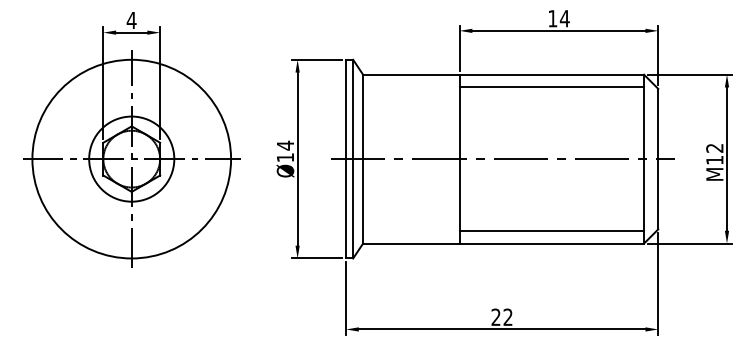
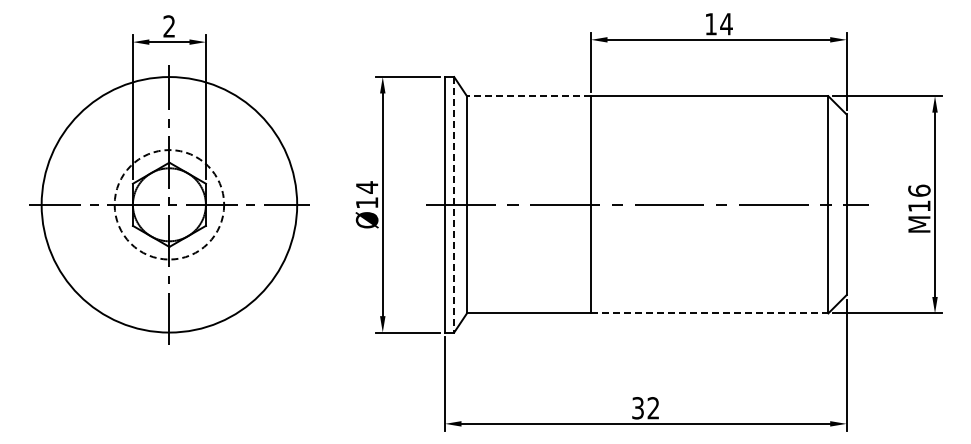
text: (131, 20) -> (168, 26), 4 -> 2
line: (410, 74) -> (528, 96), solid -> dashed
line: (551, 87) -> (709, 112), removed
text: (714, 148) -> (919, 190), M12 -> M16
circle: (131, 158) -> (169, 204), solid -> dashed
line: (353, 158) -> (454, 204), solid -> dashed
line: (551, 231) -> (709, 297), removed
line: (551, 243) -> (709, 313), solid -> dashed
text: (495, 317) -> (637, 408), 22 -> 32

